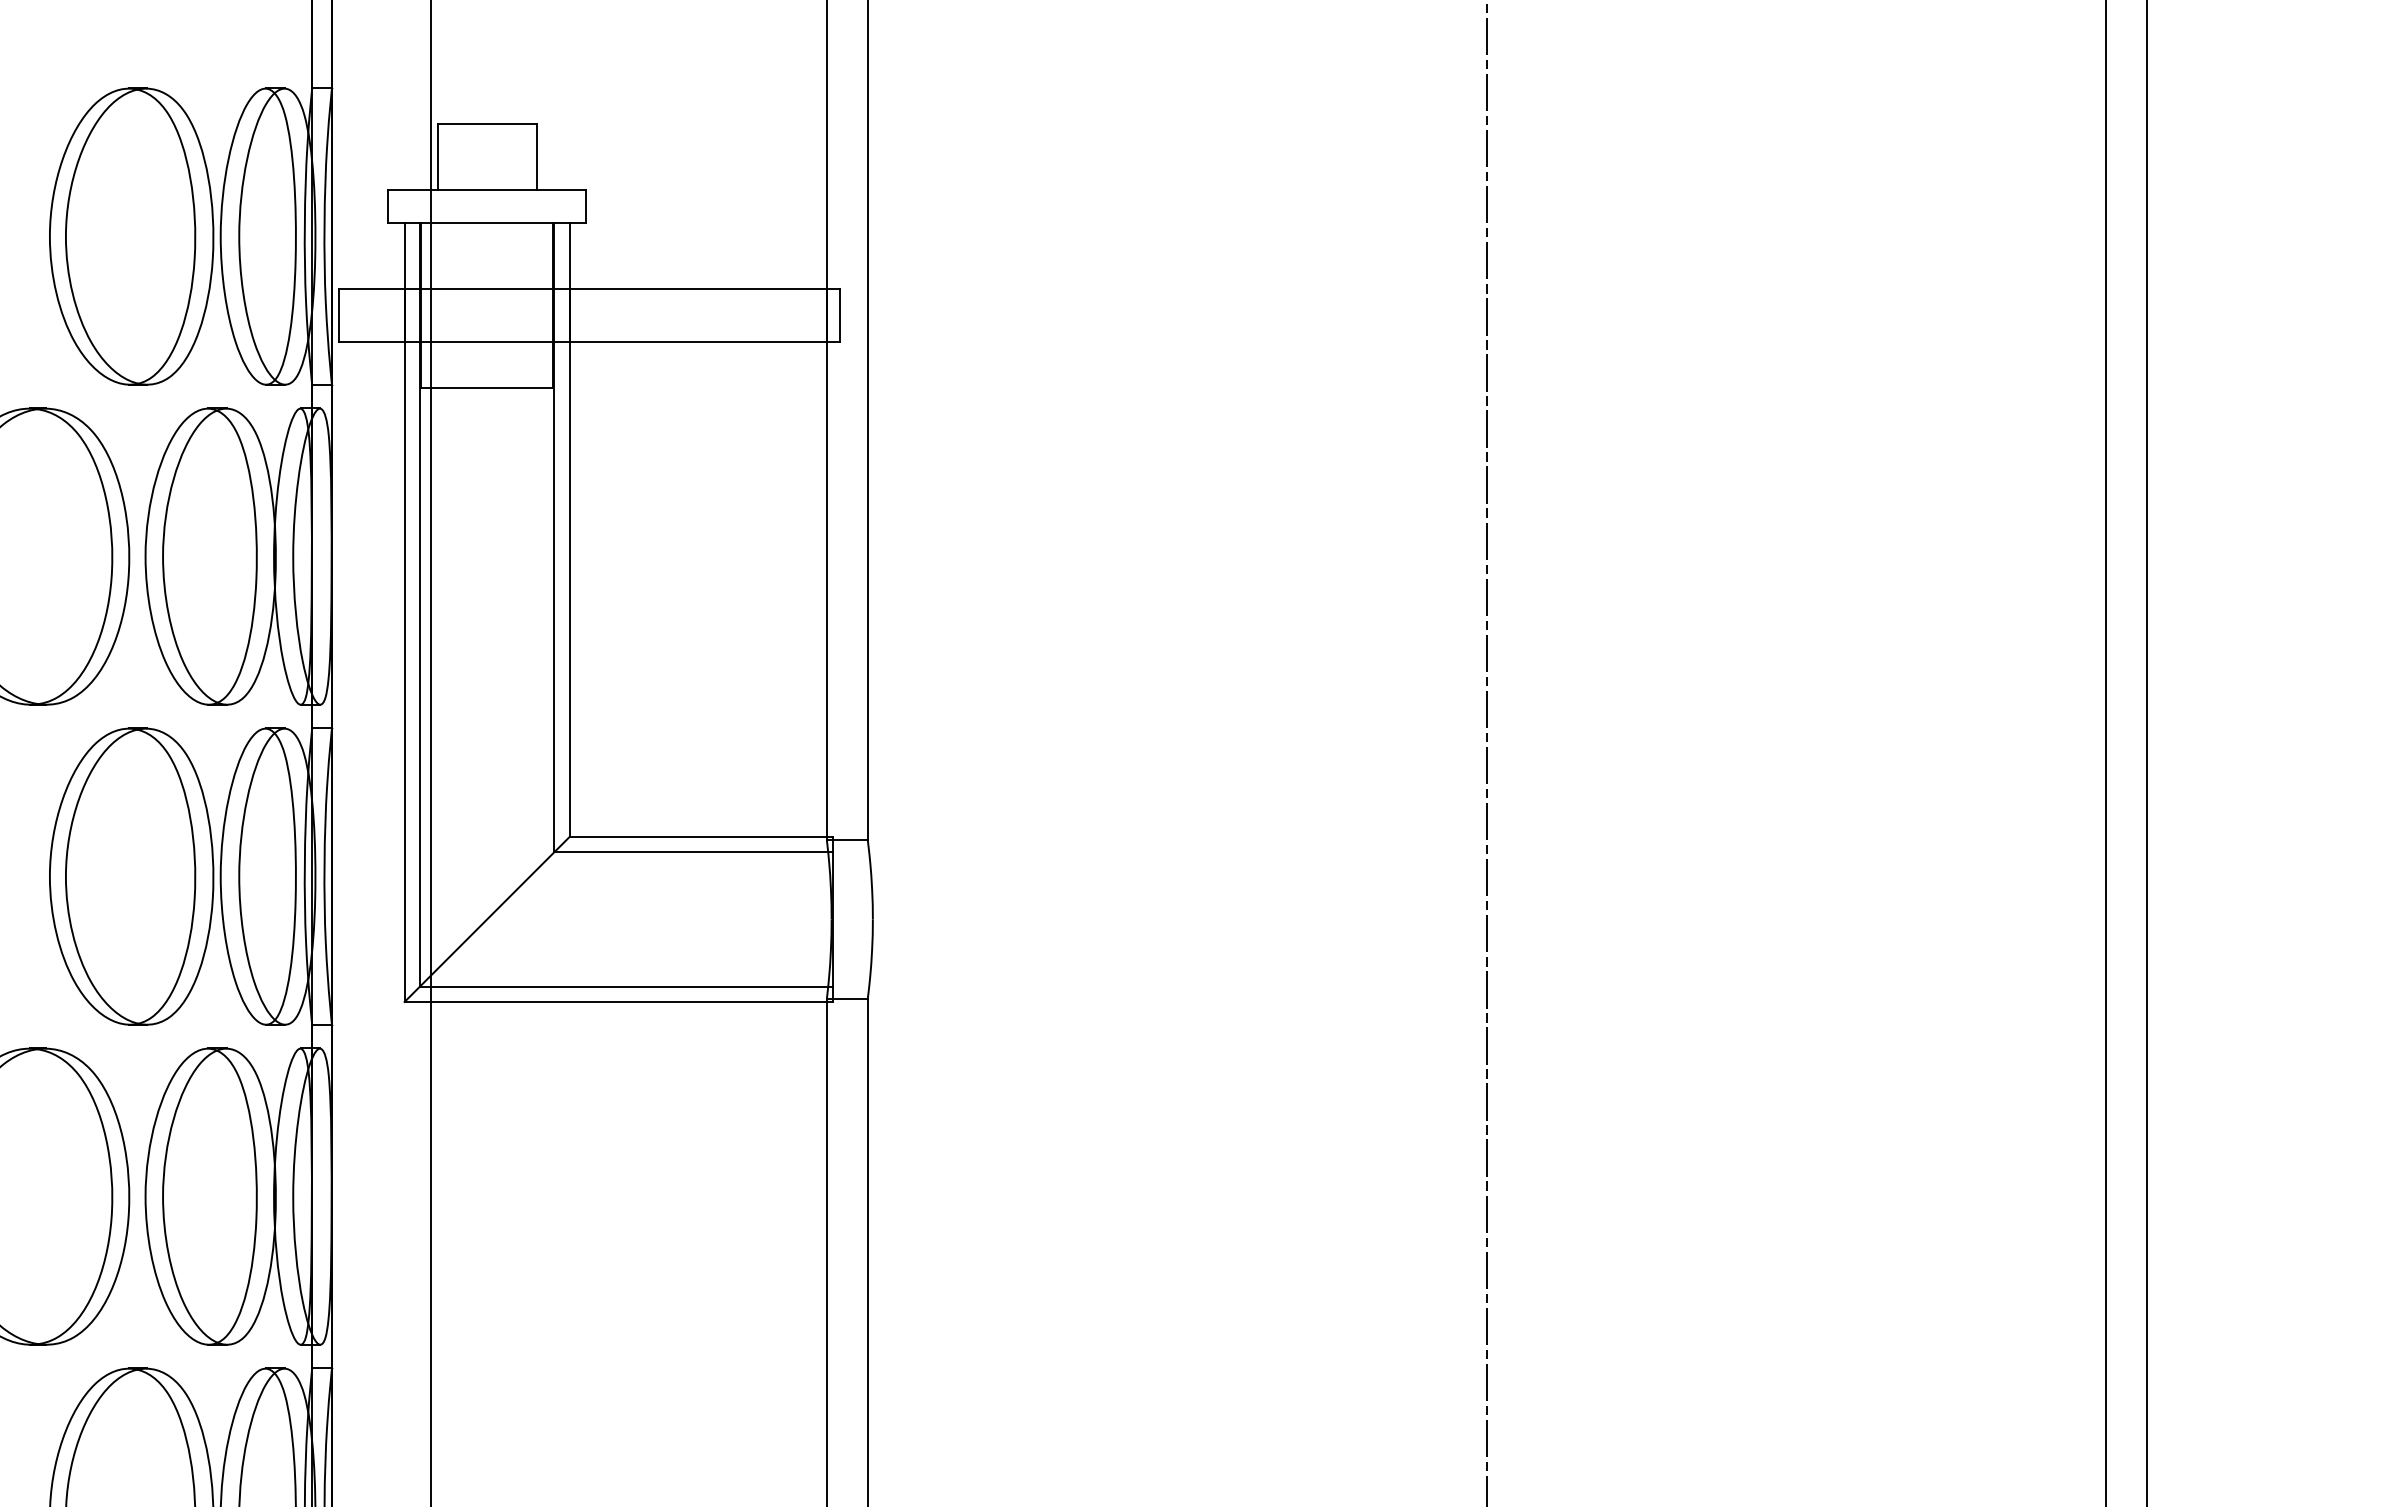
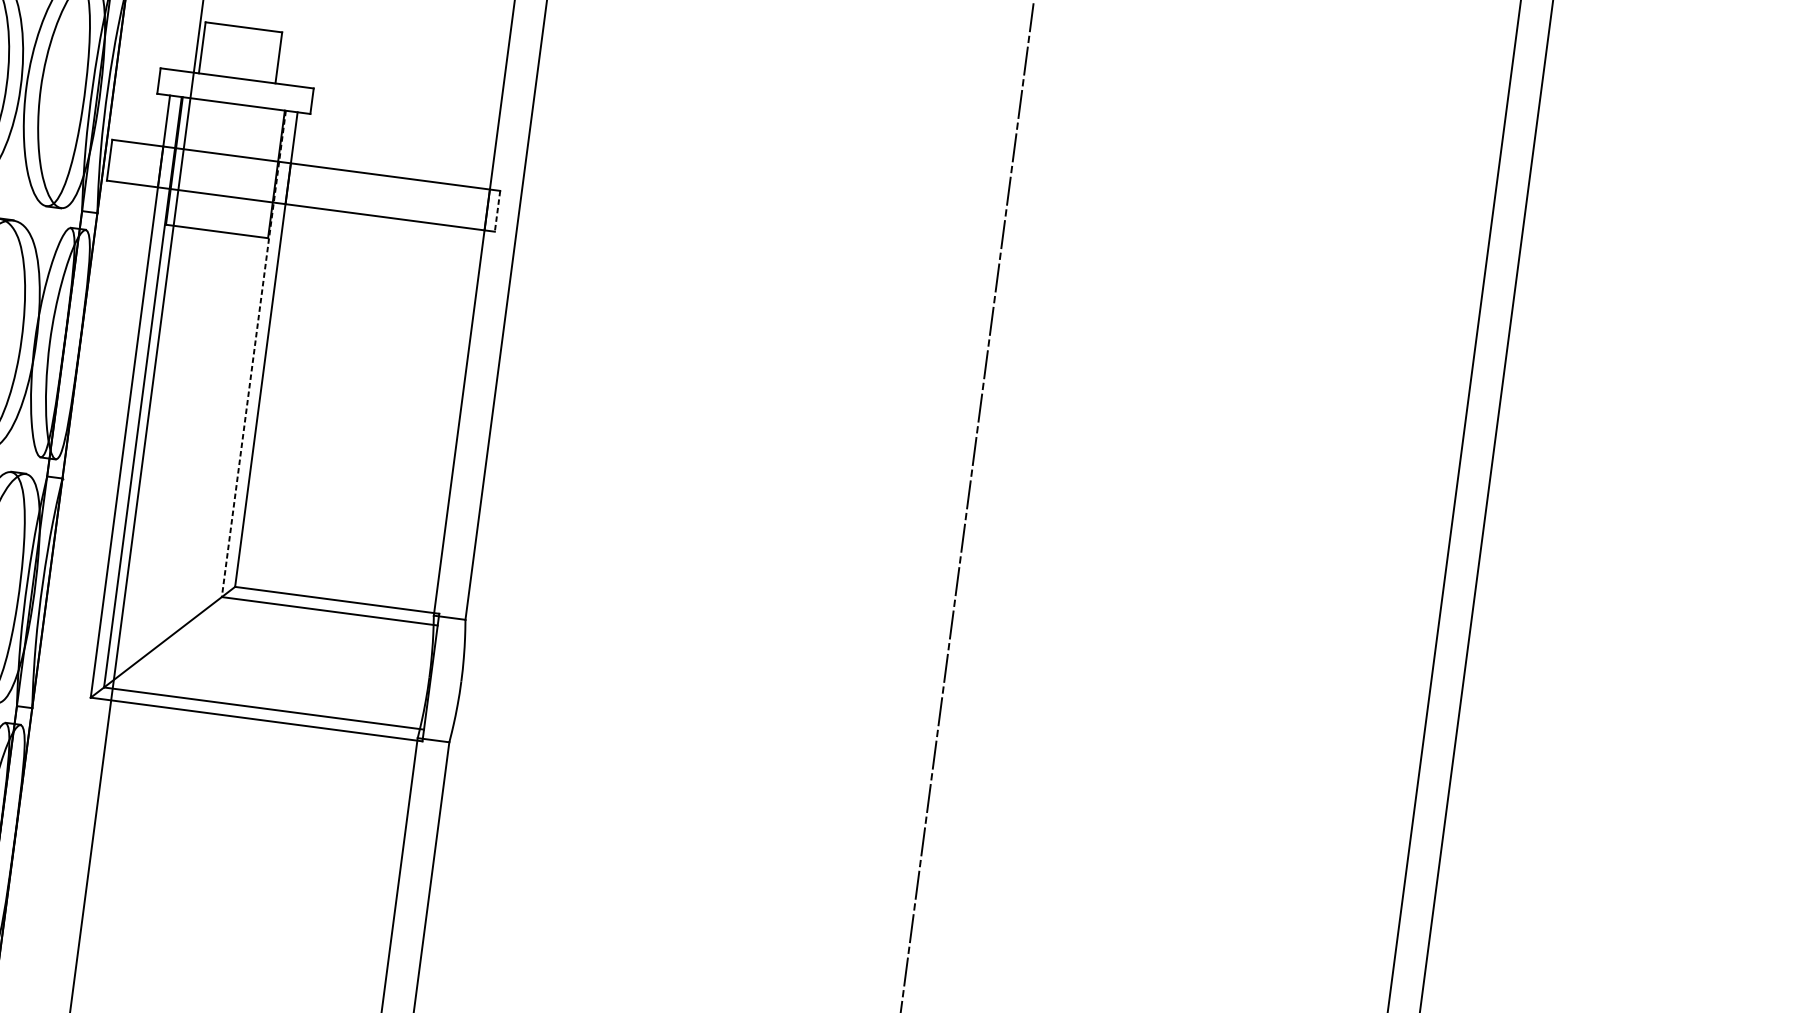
line: (840, 316) -> (497, 211), solid -> dashed
line: (554, 538) -> (253, 354), solid -> dashed

